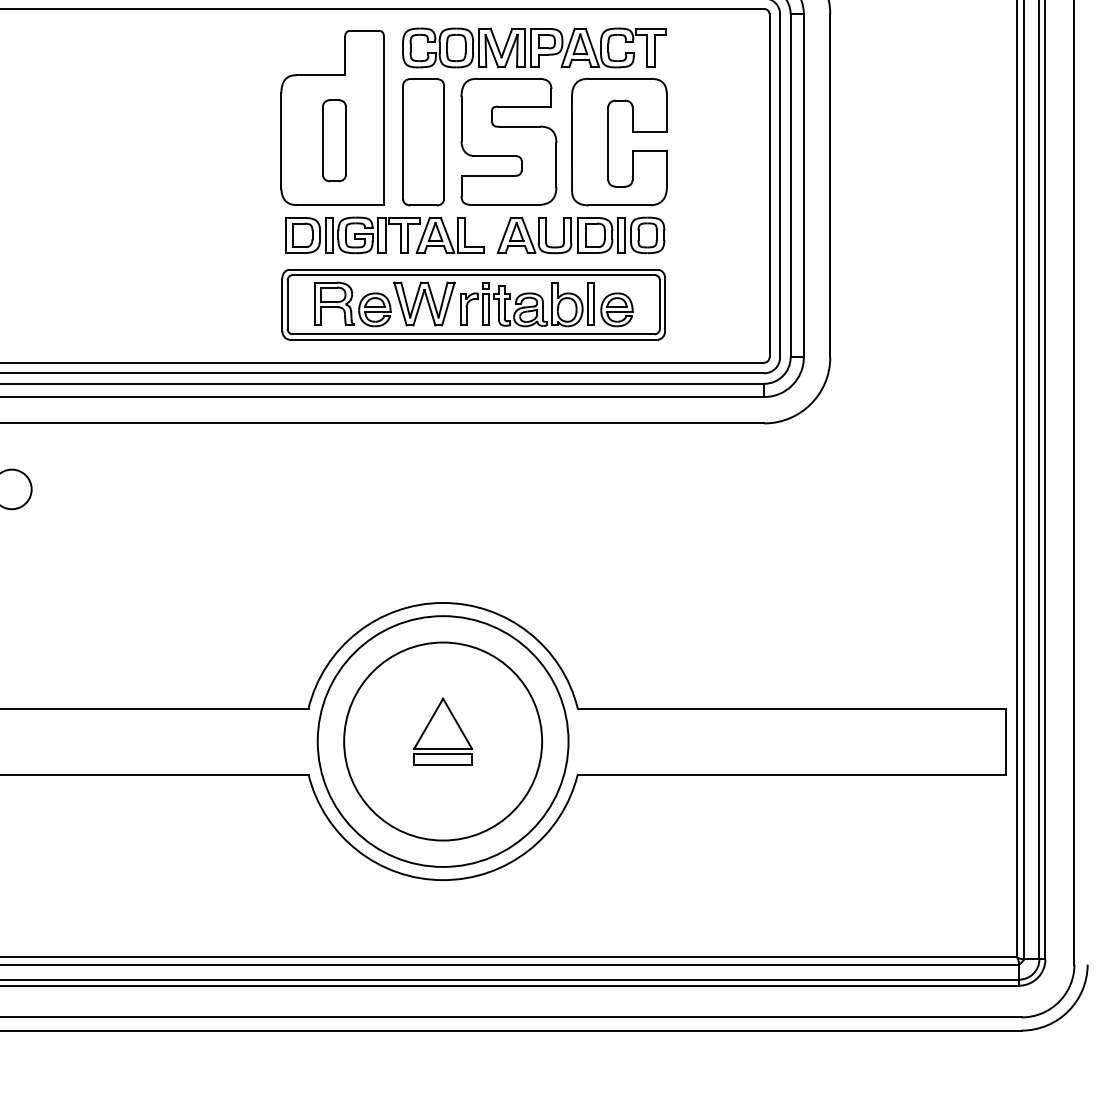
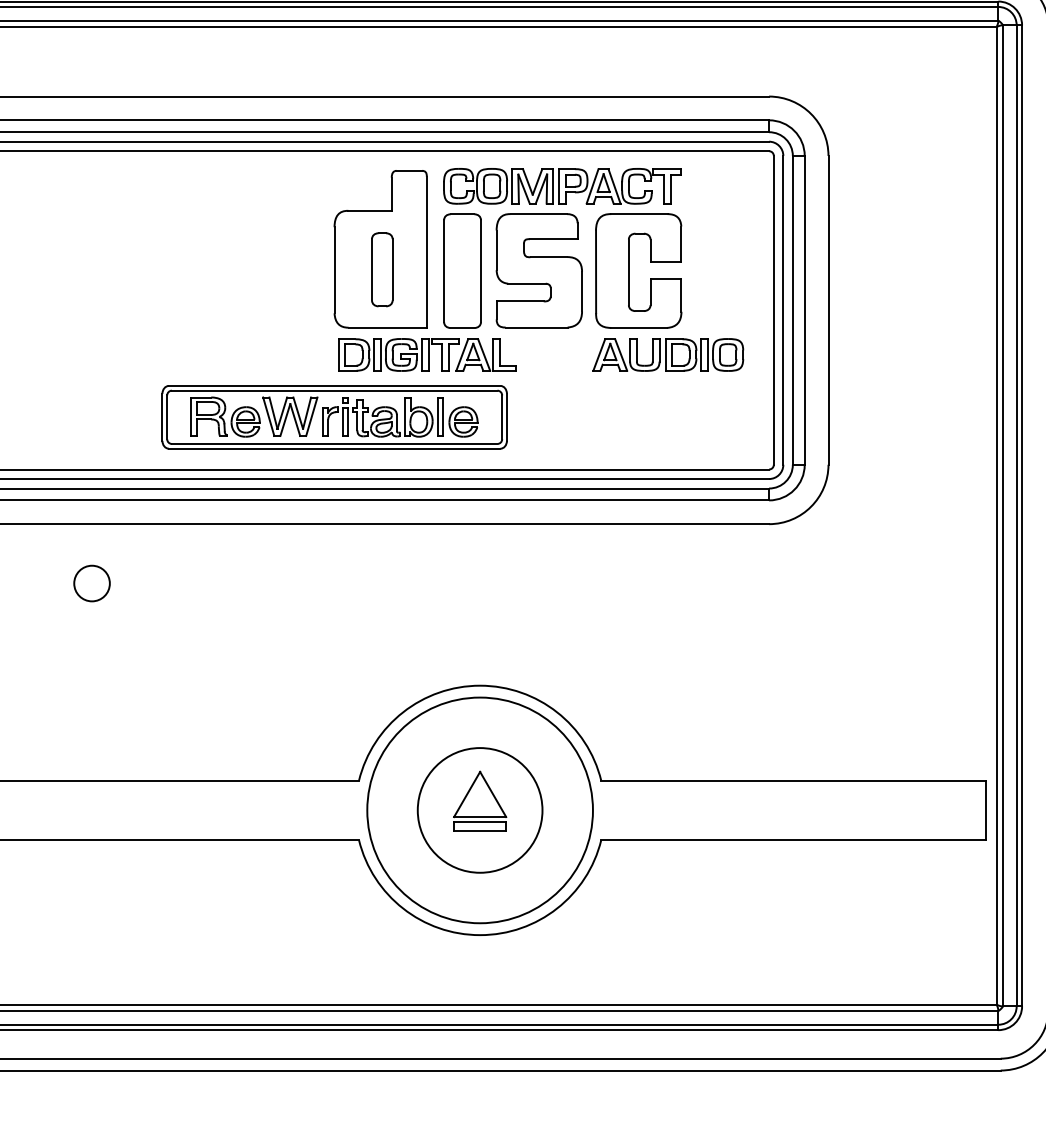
part: (581, 234) -> (668, 354), moved
part: (473, 304) -> (334, 417), moved
circle: (443, 741) -> (480, 810), size x0.7

